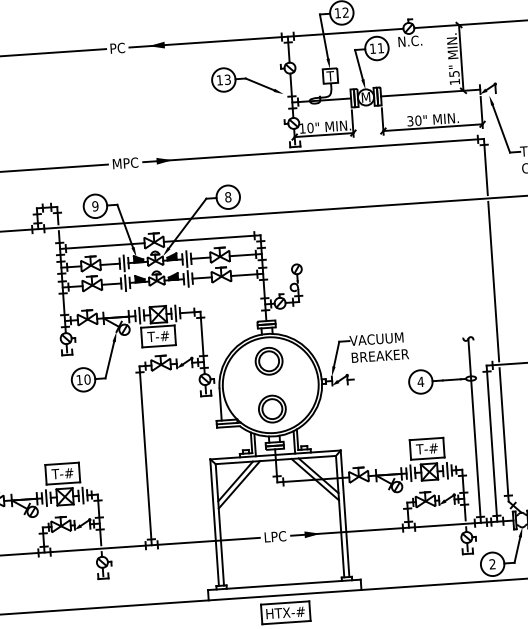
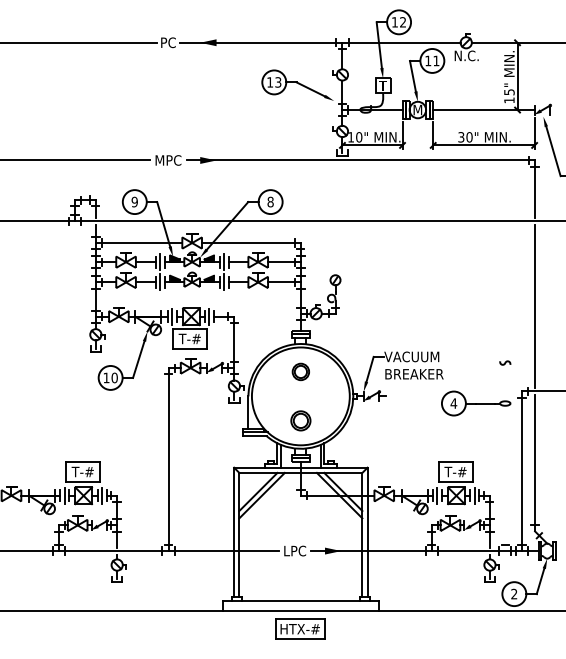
part: (268, 360) -> (300, 371), size x0.6
part: (271, 408) -> (300, 420), size x0.7
line: (474, 431) -> (505, 457), removed

